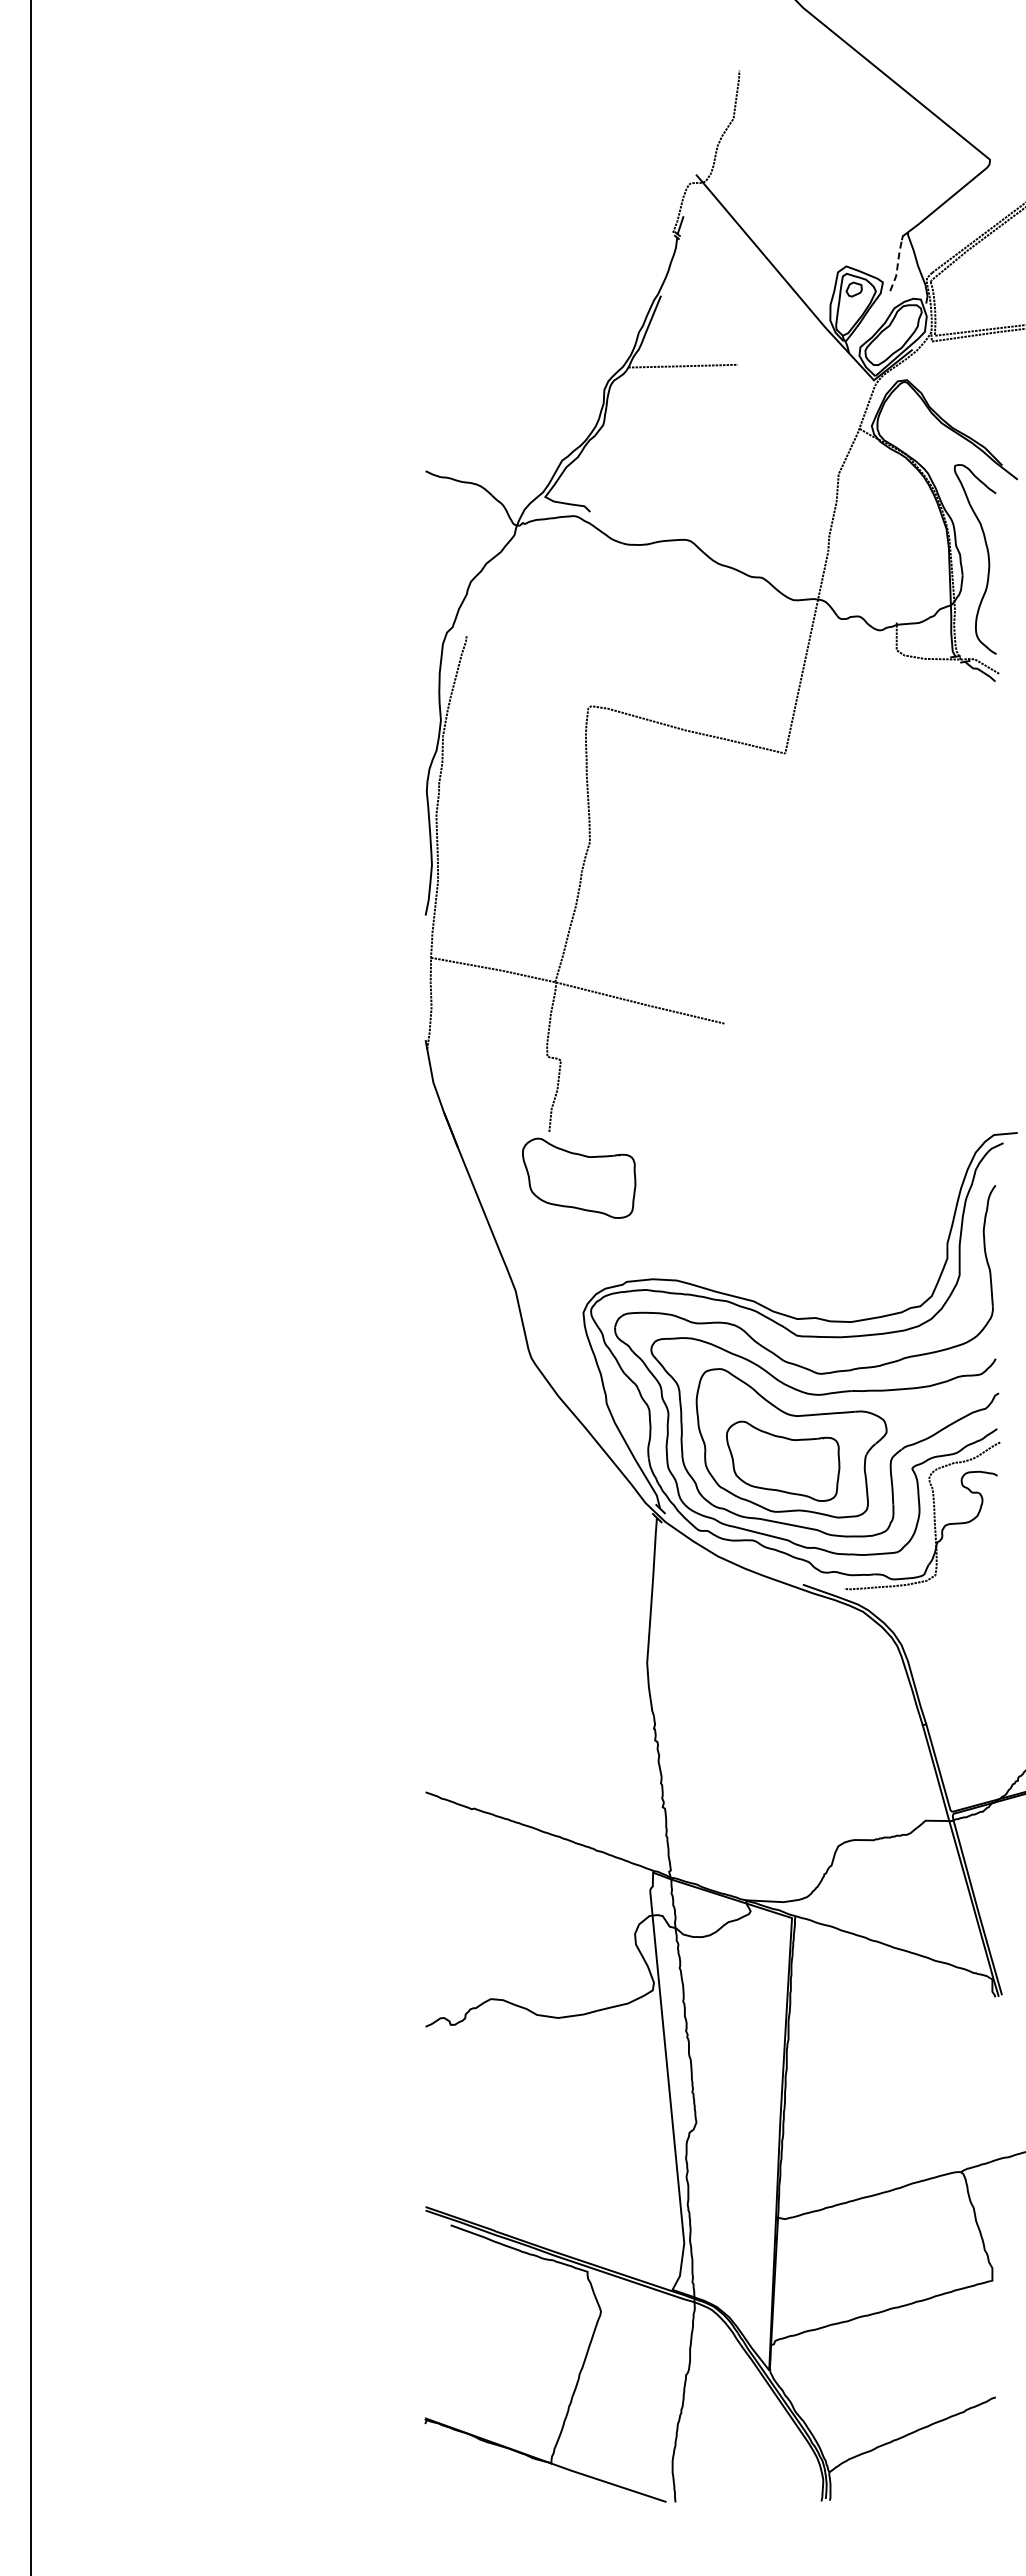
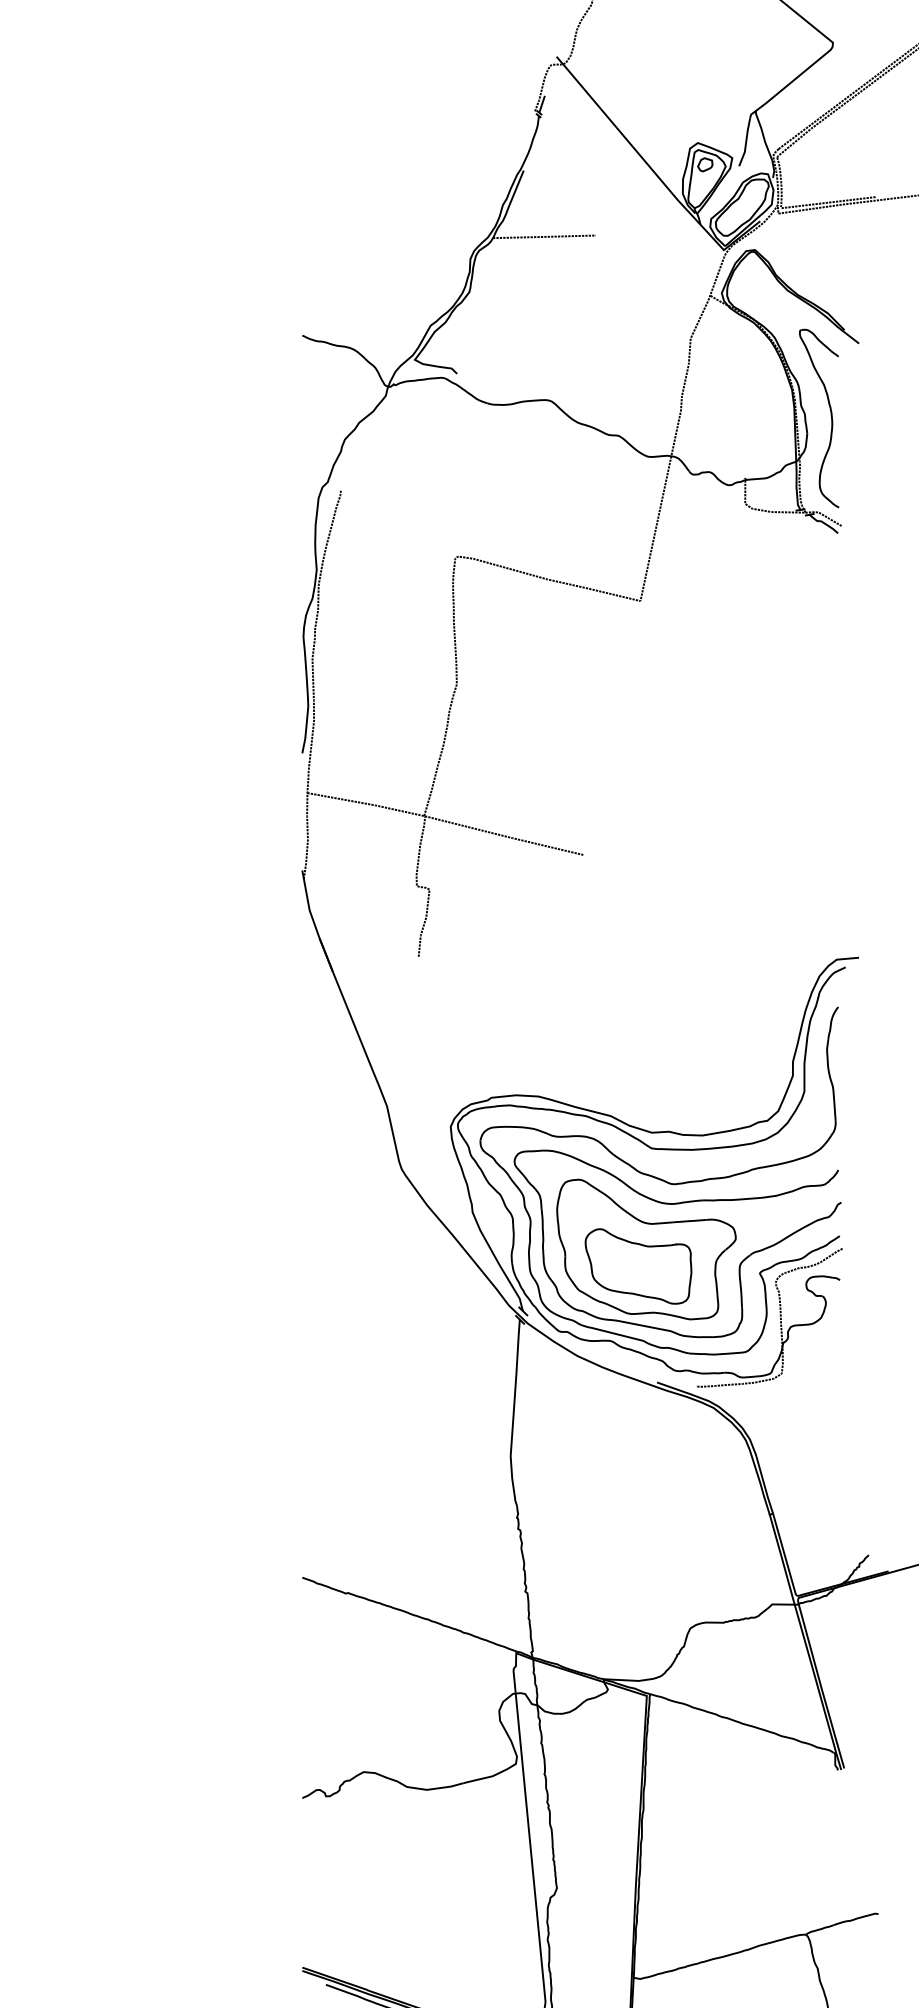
line: (897, 265) -> (746, 142), dashed -> solid
part: (579, 1177) -> (447, 999), removed

